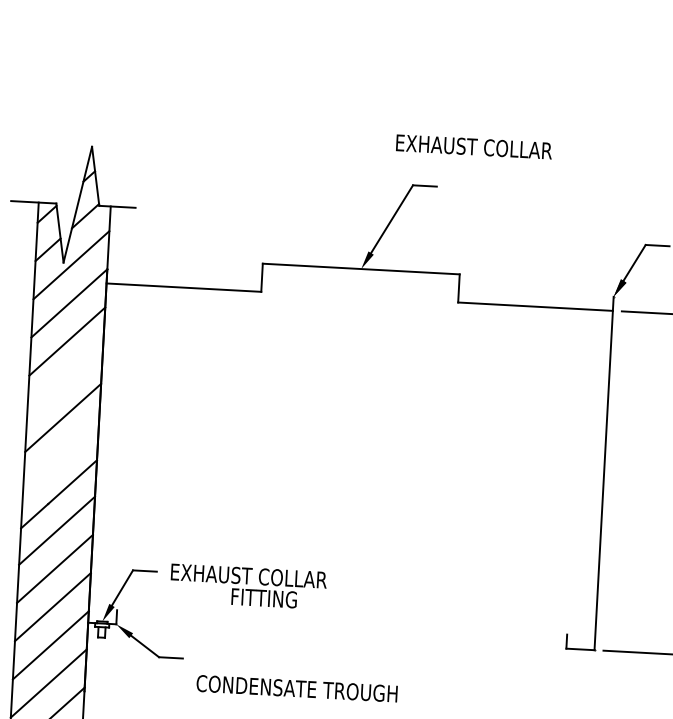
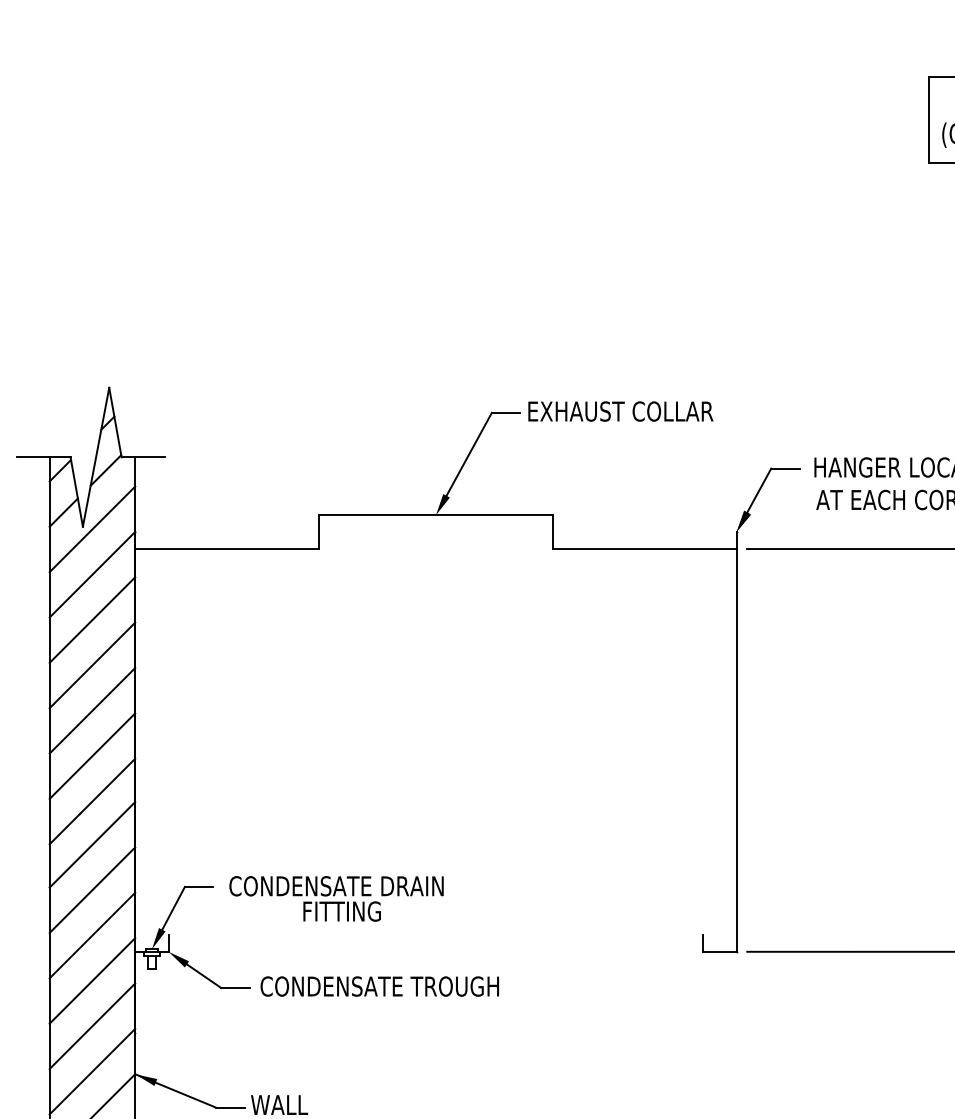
text: (473, 146) -> (620, 411), moved
line: (65, 379) -> (92, 665), added
line: (61, 455) -> (92, 755), added
text: (260, 576) -> (336, 886), EXHAUST COLLAR -> CONDENSATE DRAIN
text: (296, 688) -> (379, 986), moved

